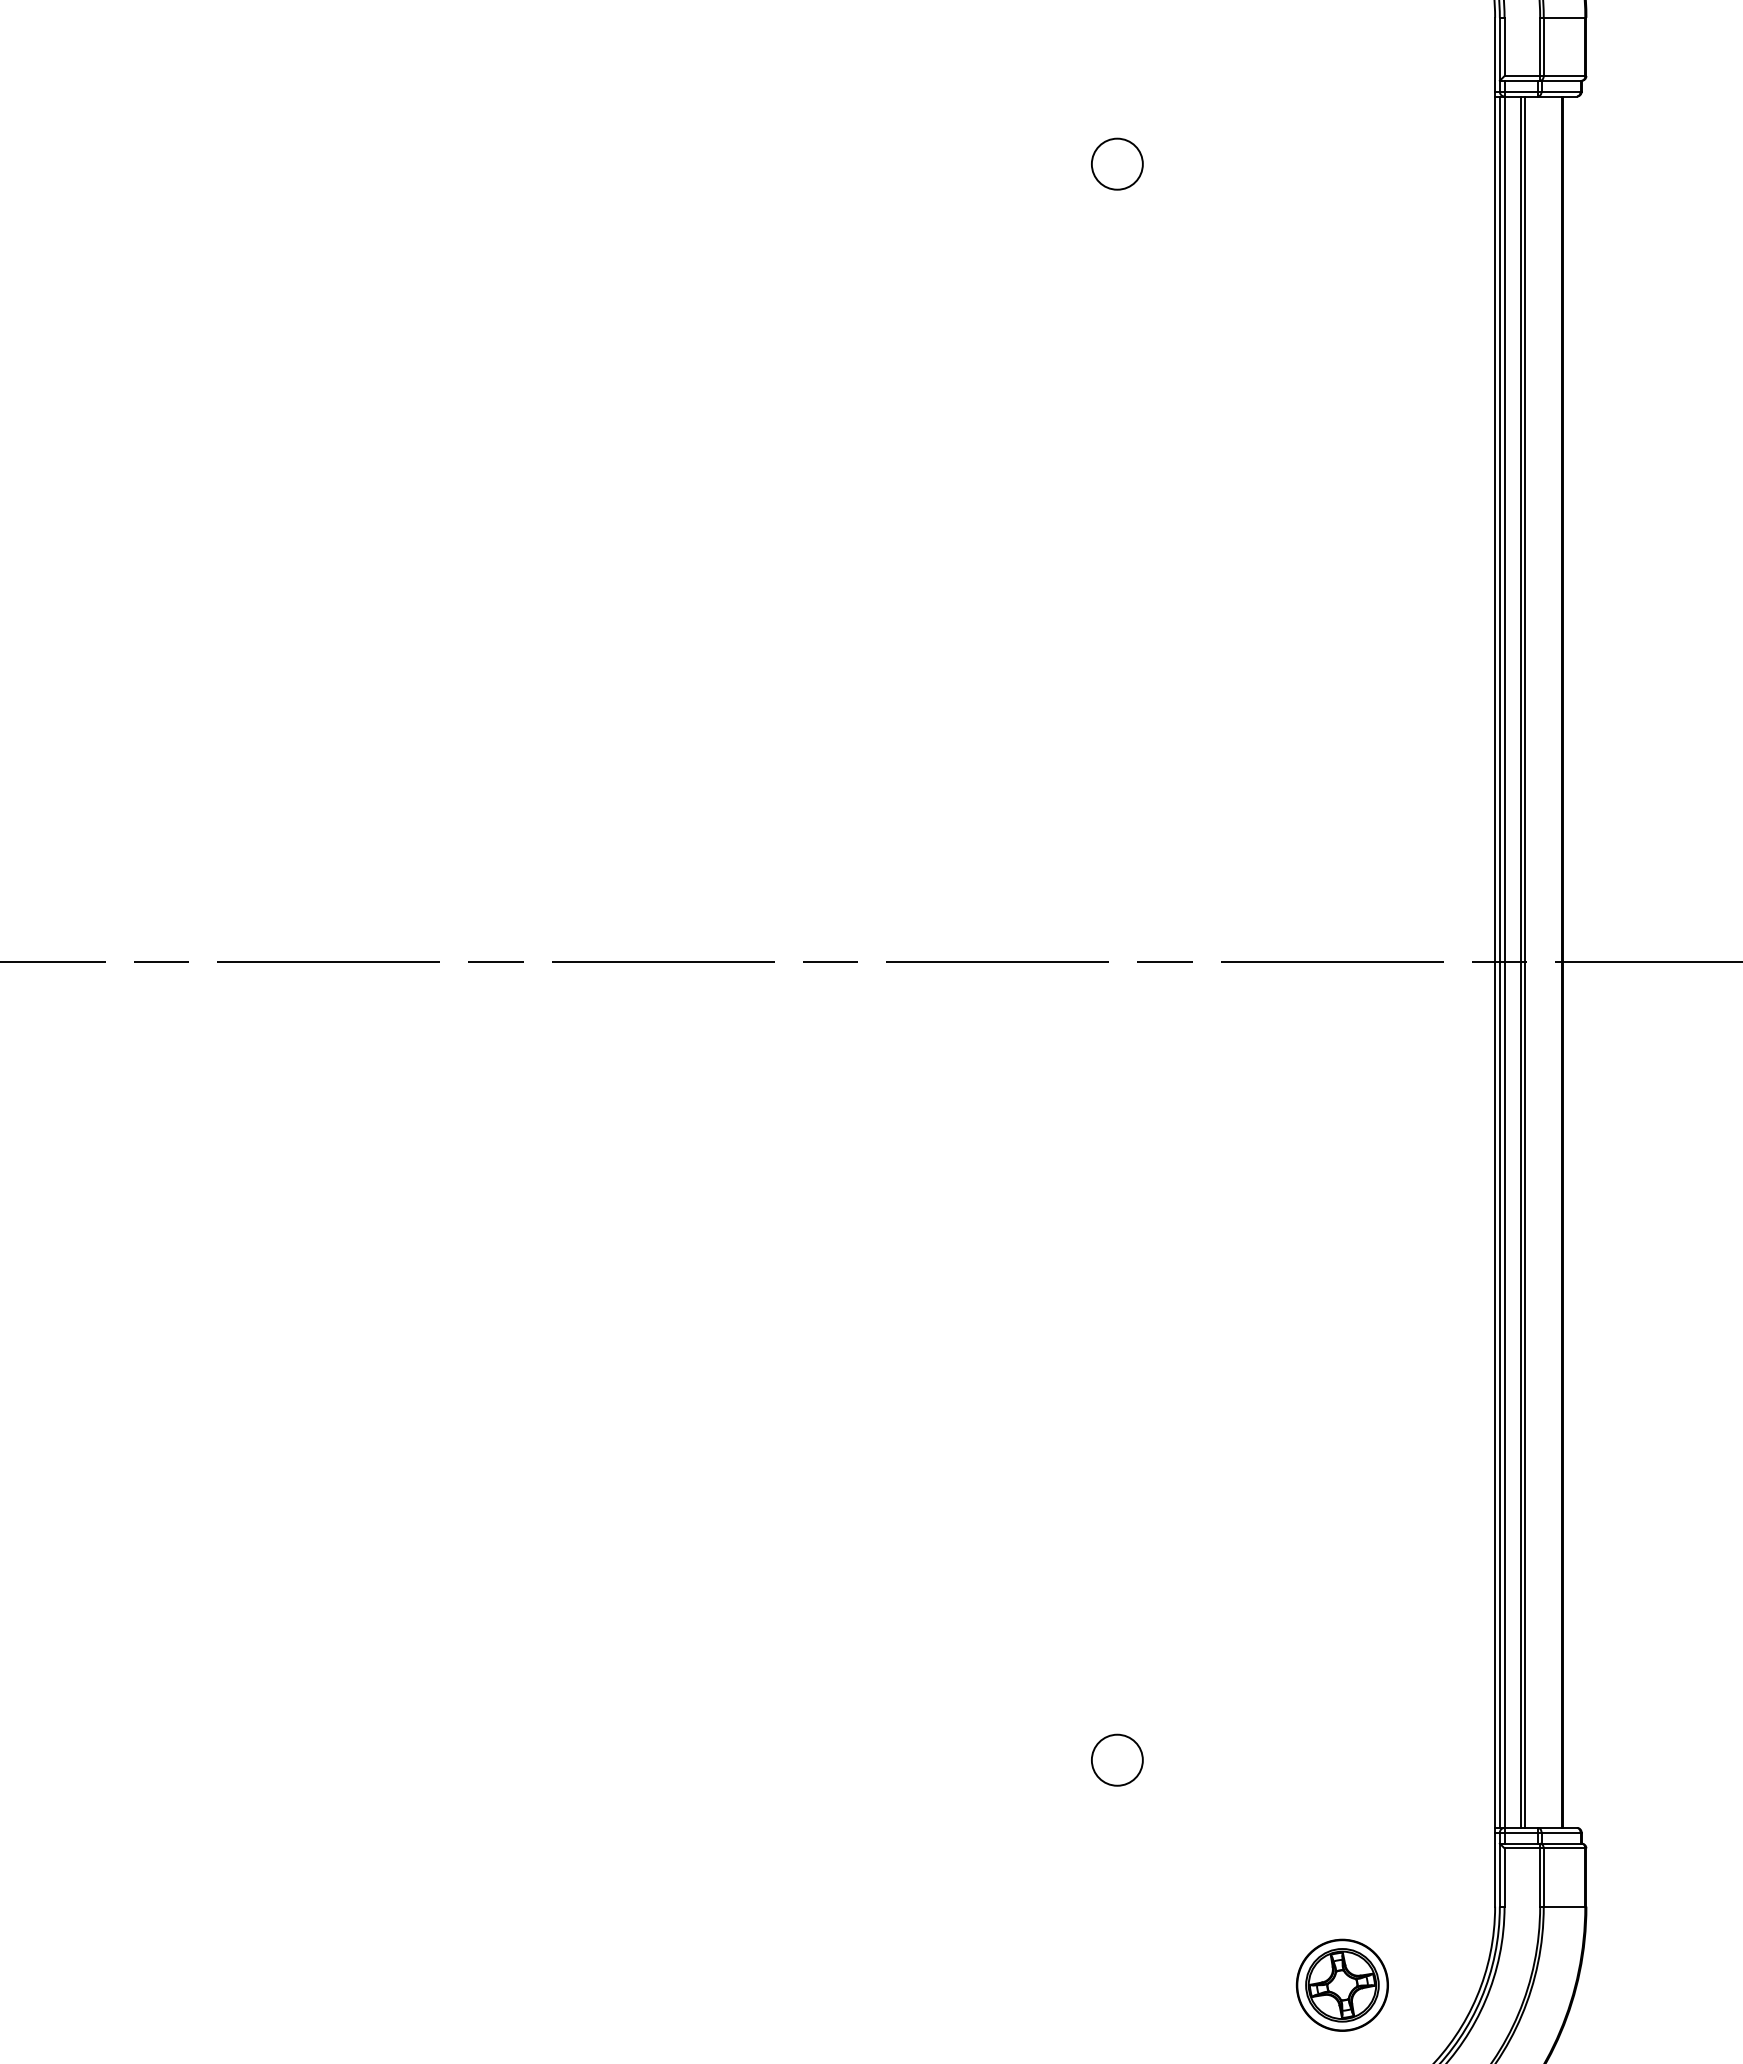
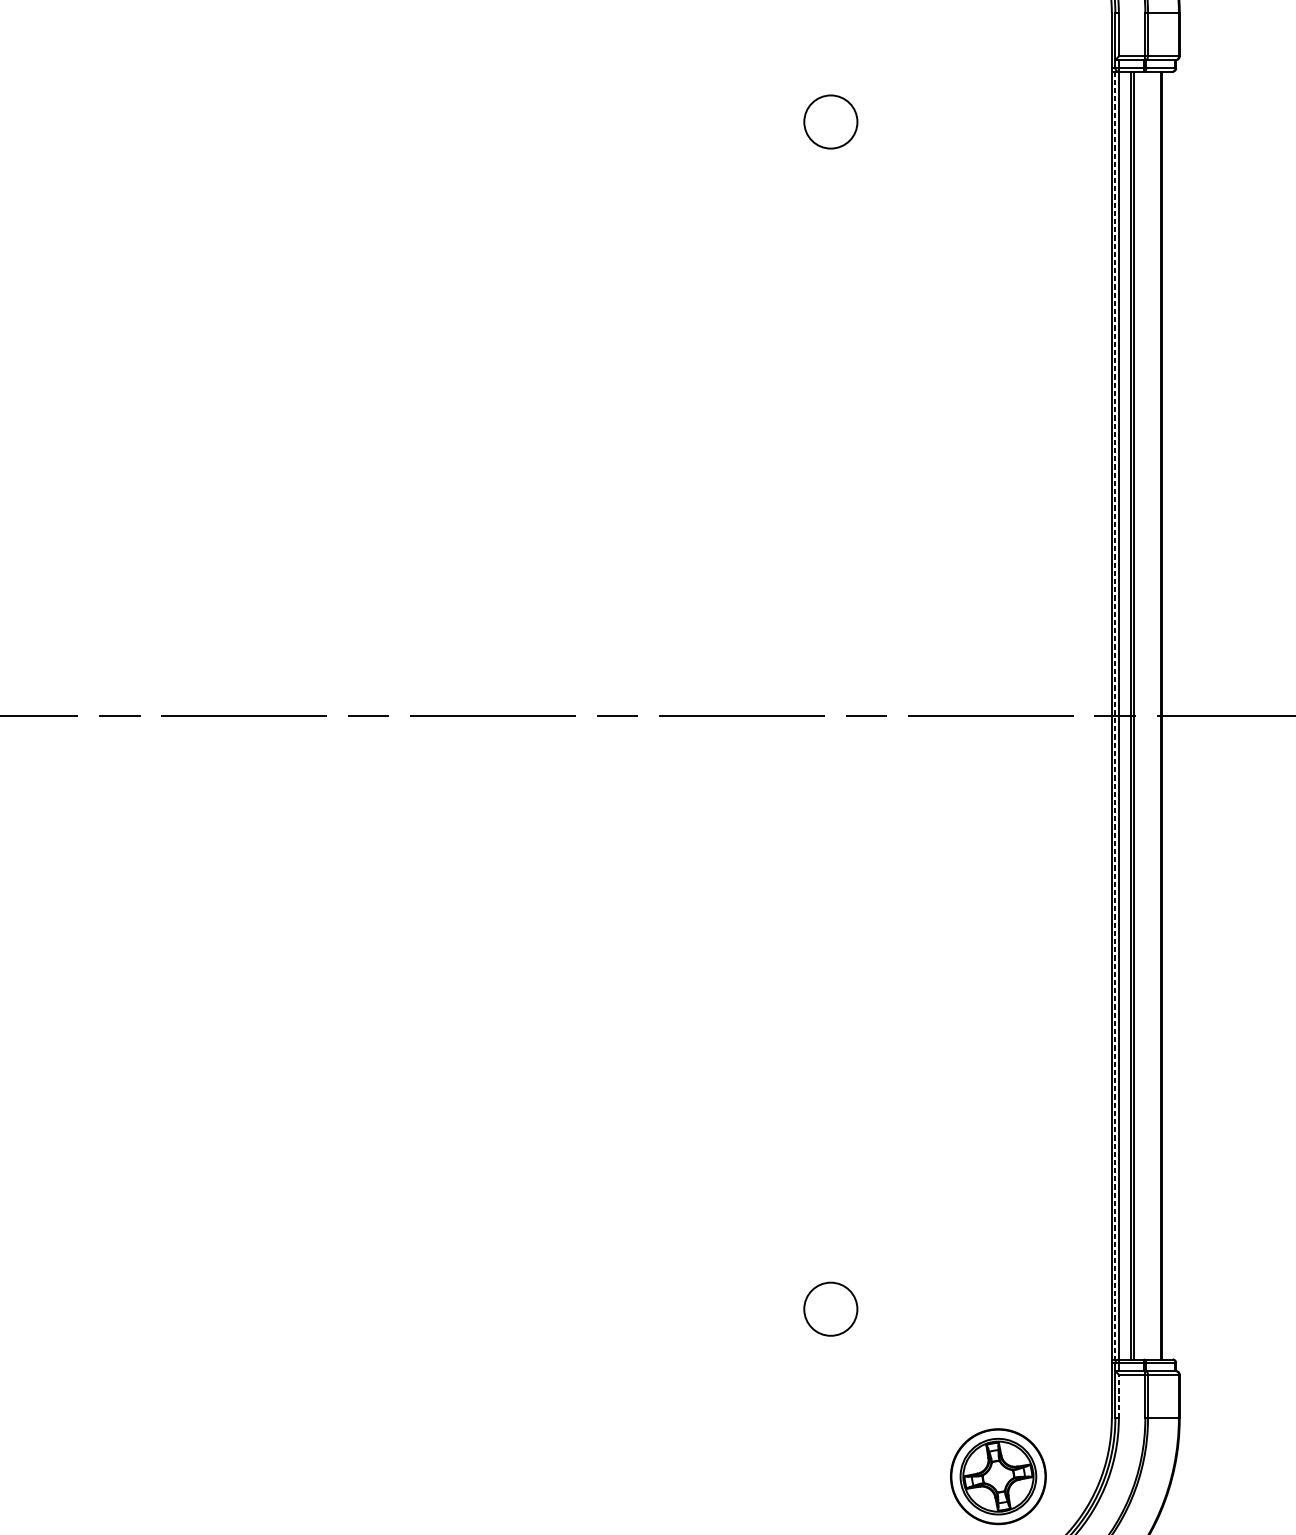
circle: (1116, 163) -> (830, 121), size x1.4
line: (1499, 962) -> (1115, 715), solid -> dashed
circle: (1117, 1759) -> (830, 1308), size x1.4
line: (1504, 1877) -> (1118, 1396), solid -> dashed
part: (1341, 1984) -> (997, 1475), size x1.4

